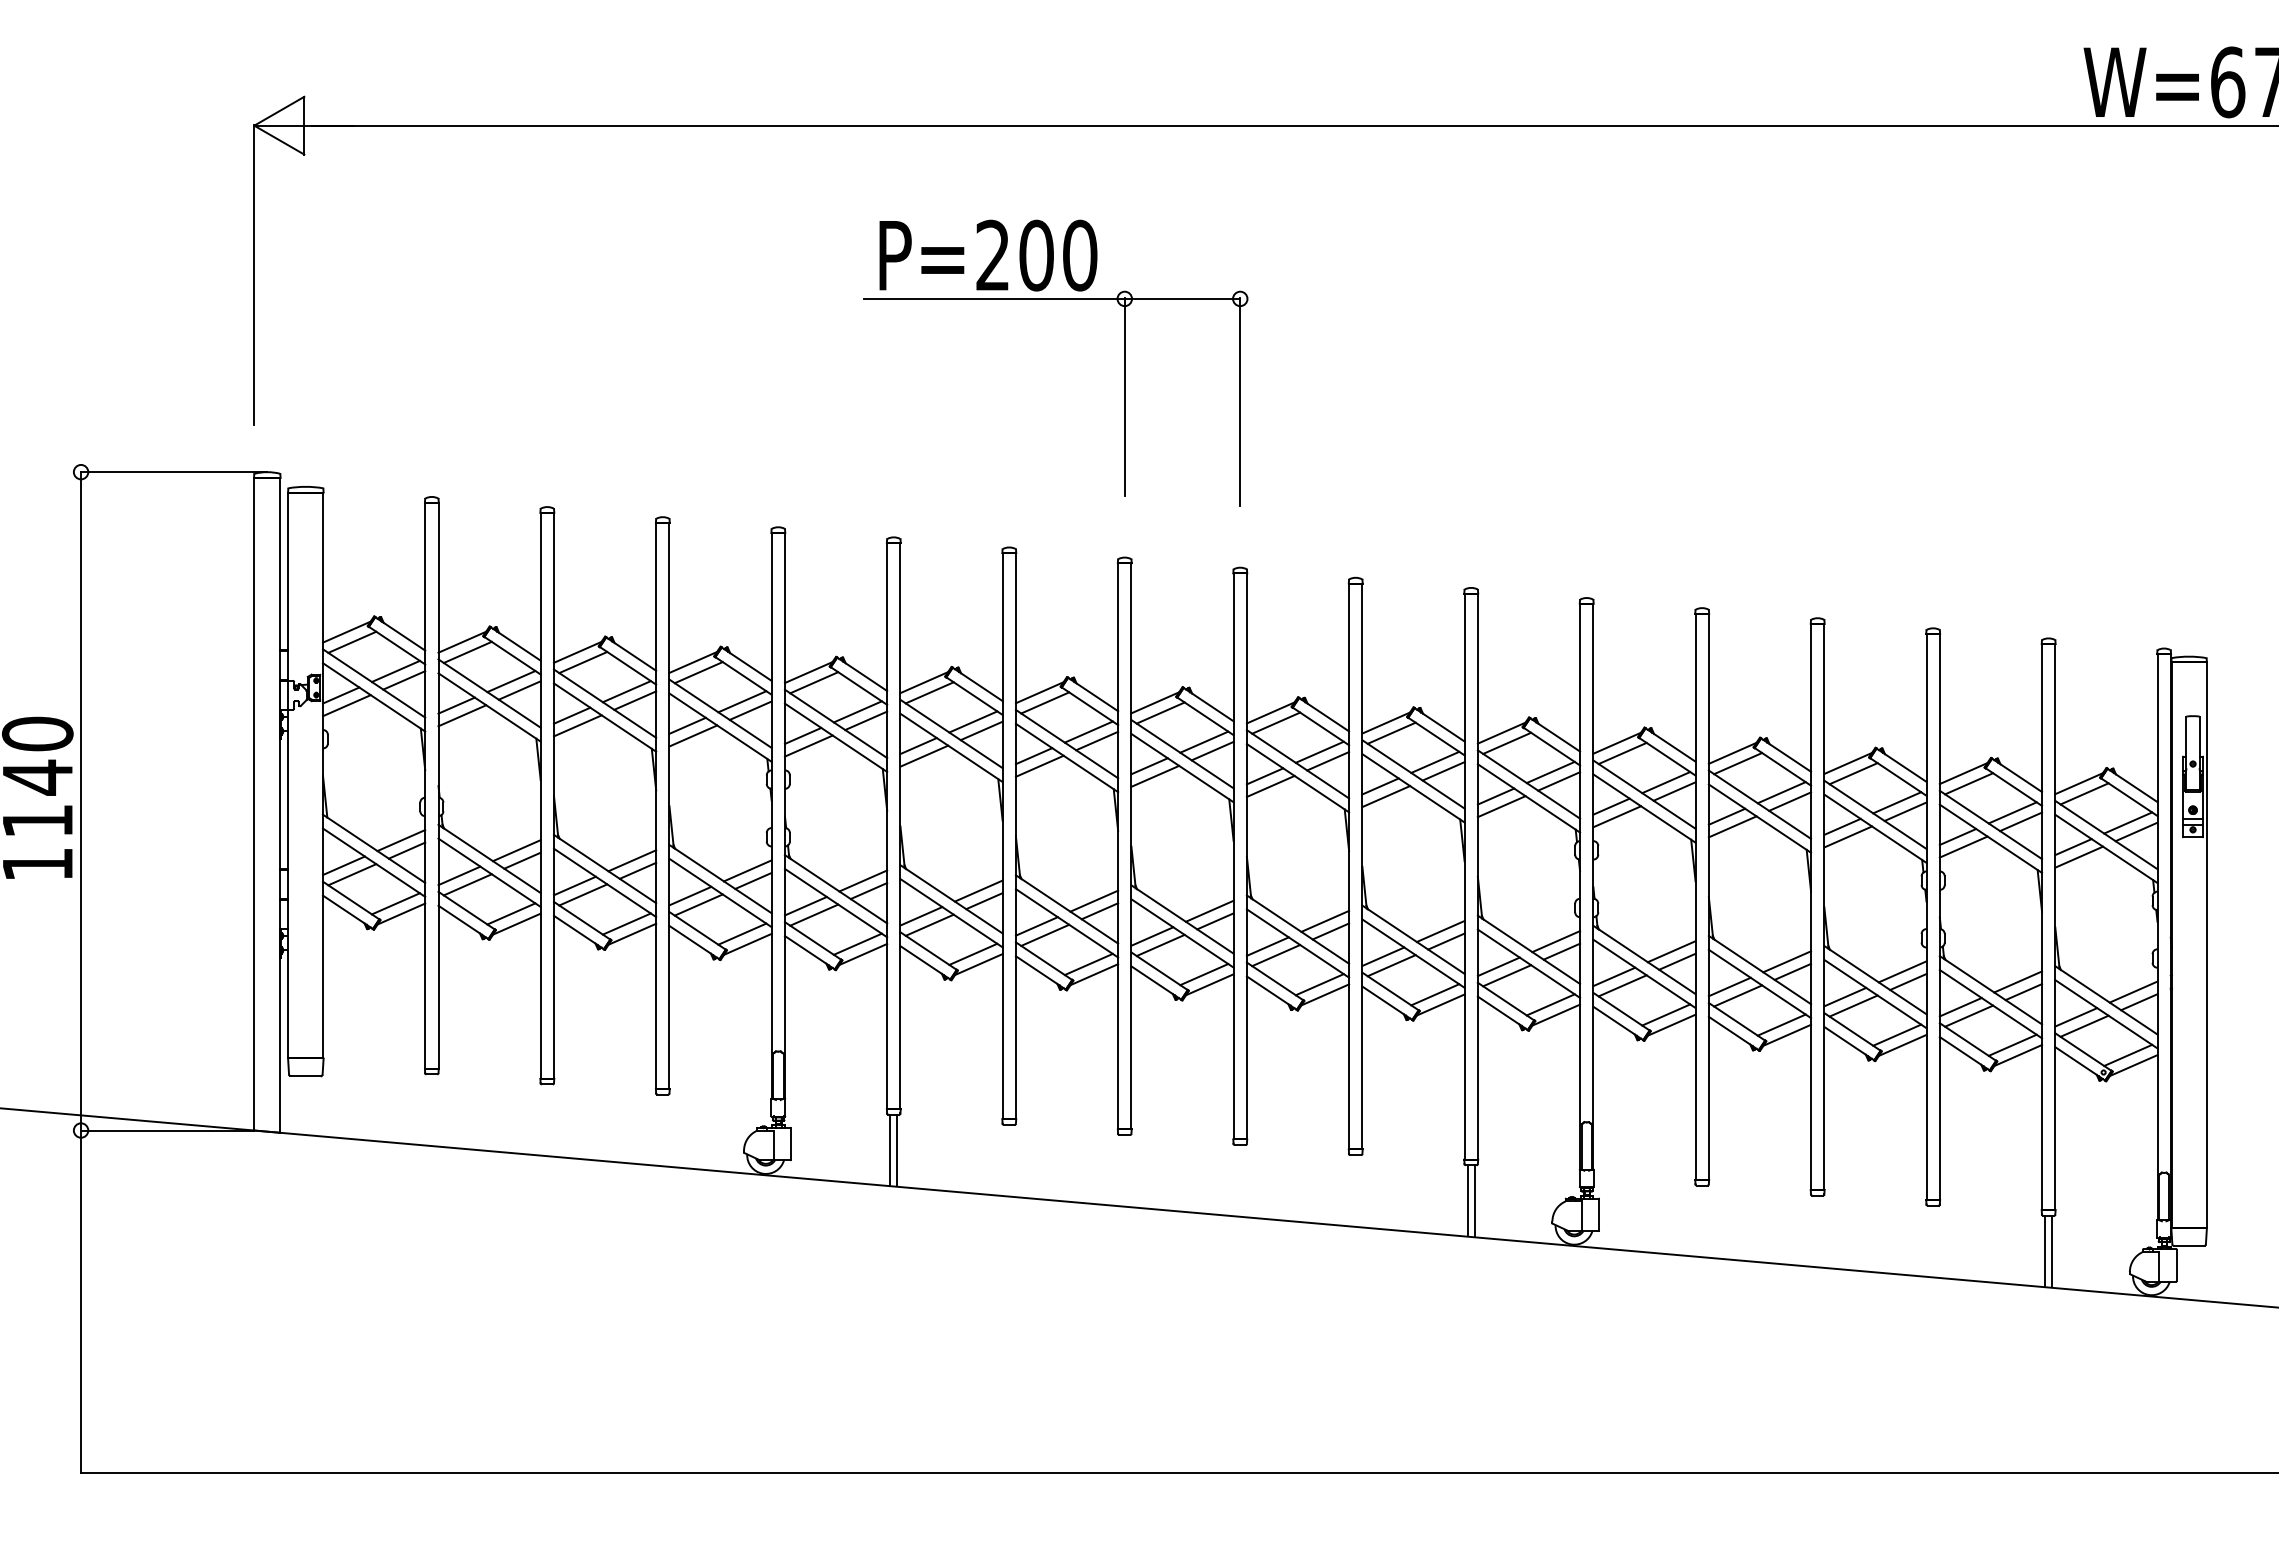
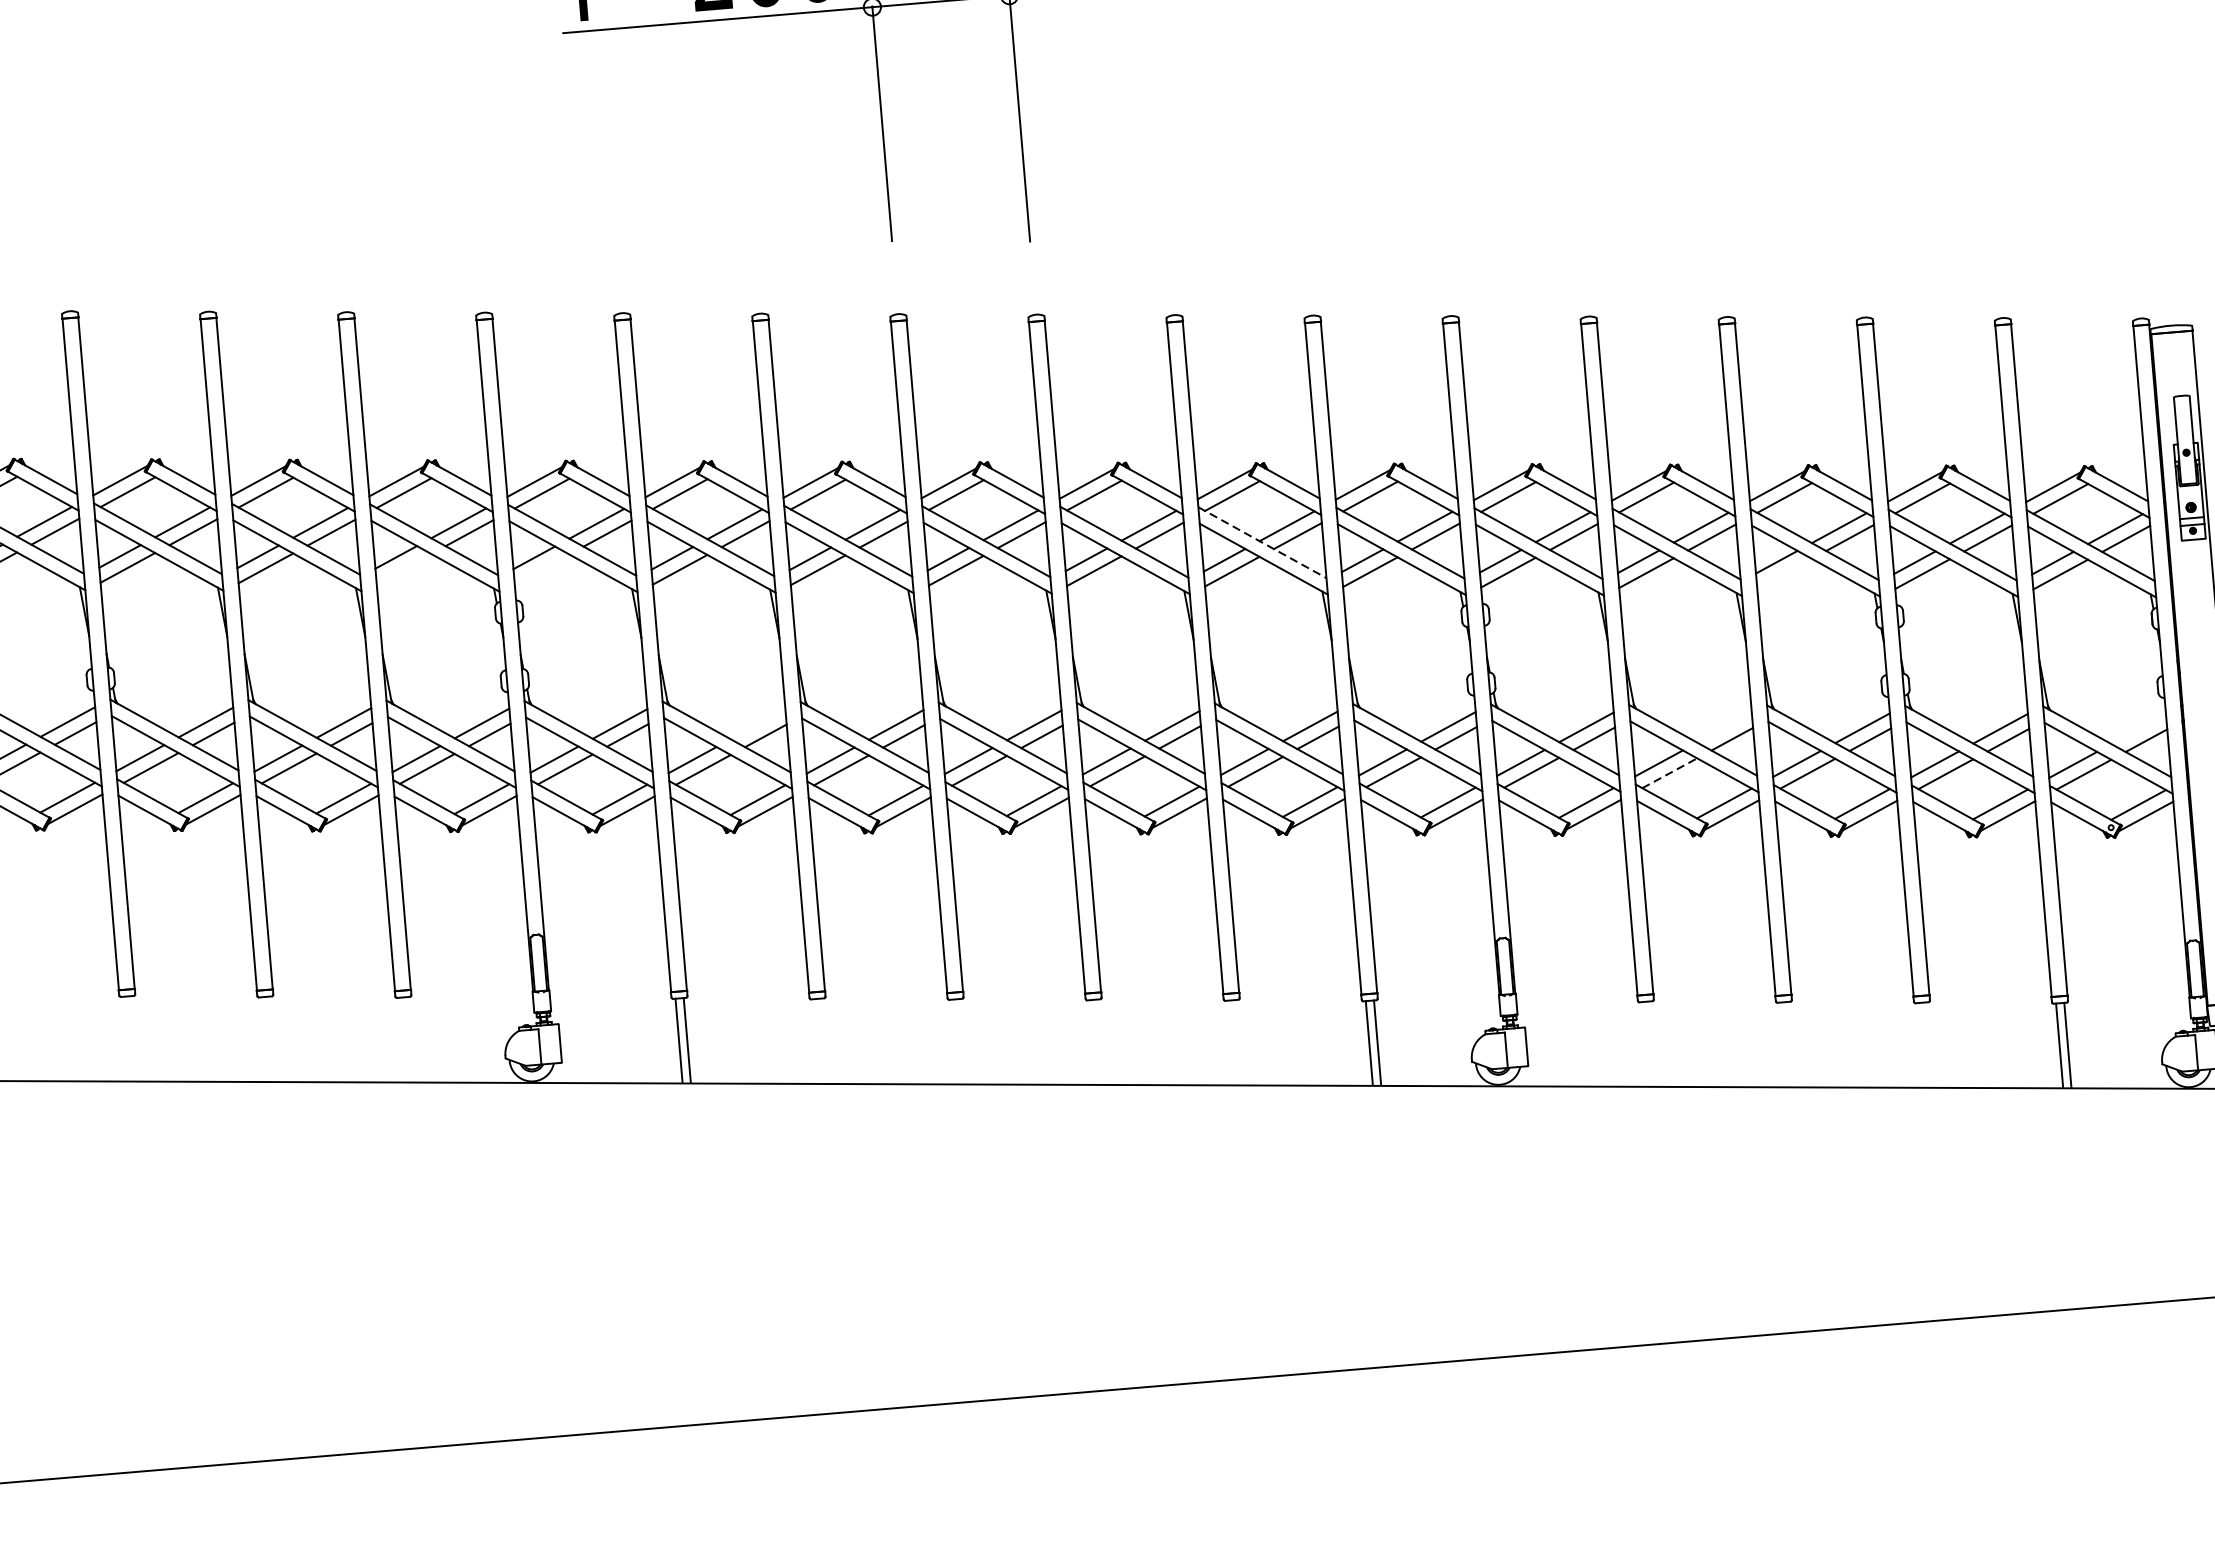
line: (693, 735) -> (404, 568), removed
line: (808, 745) -> (541, 568), removed
line: (1413, 774) -> (1262, 542), solid -> dashed
line: (1848, 836) -> (1784, 573), removed
line: (978, 890) -> (757, 723), removed
line: (1787, 961) -> (1724, 727), removed
line: (2133, 991) -> (2138, 728), removed
line: (1738, 995) -> (1670, 772), solid -> dashed

